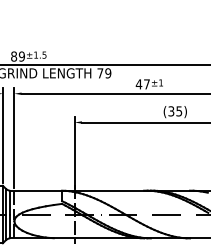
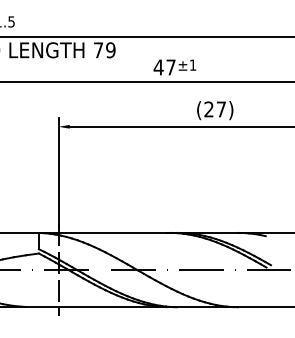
text: (175, 111) -> (215, 109), (35) -> (27)

